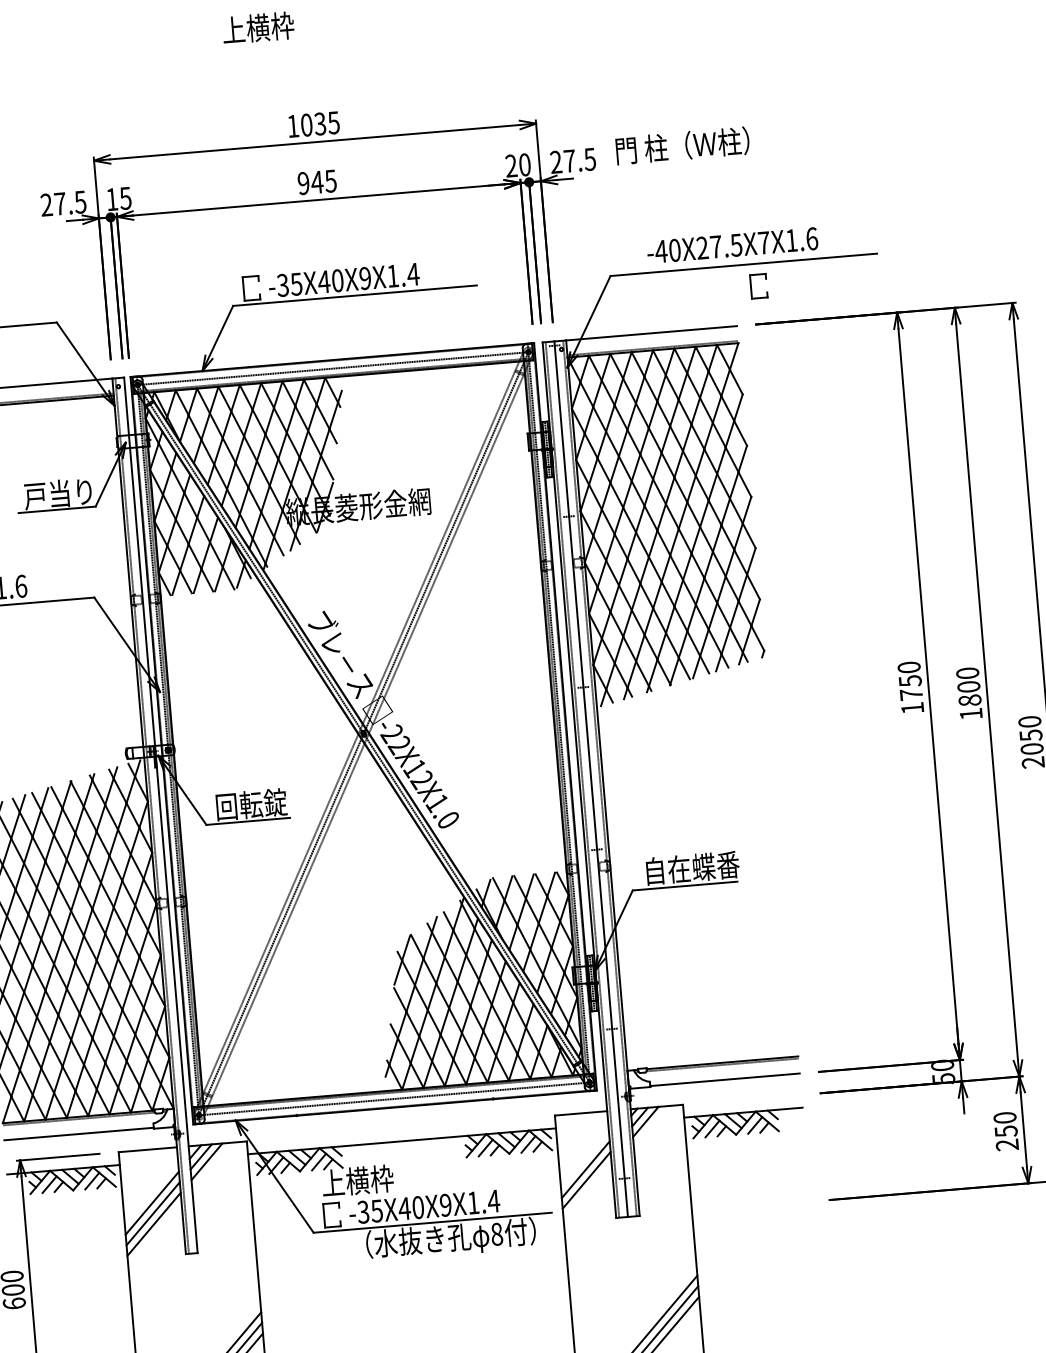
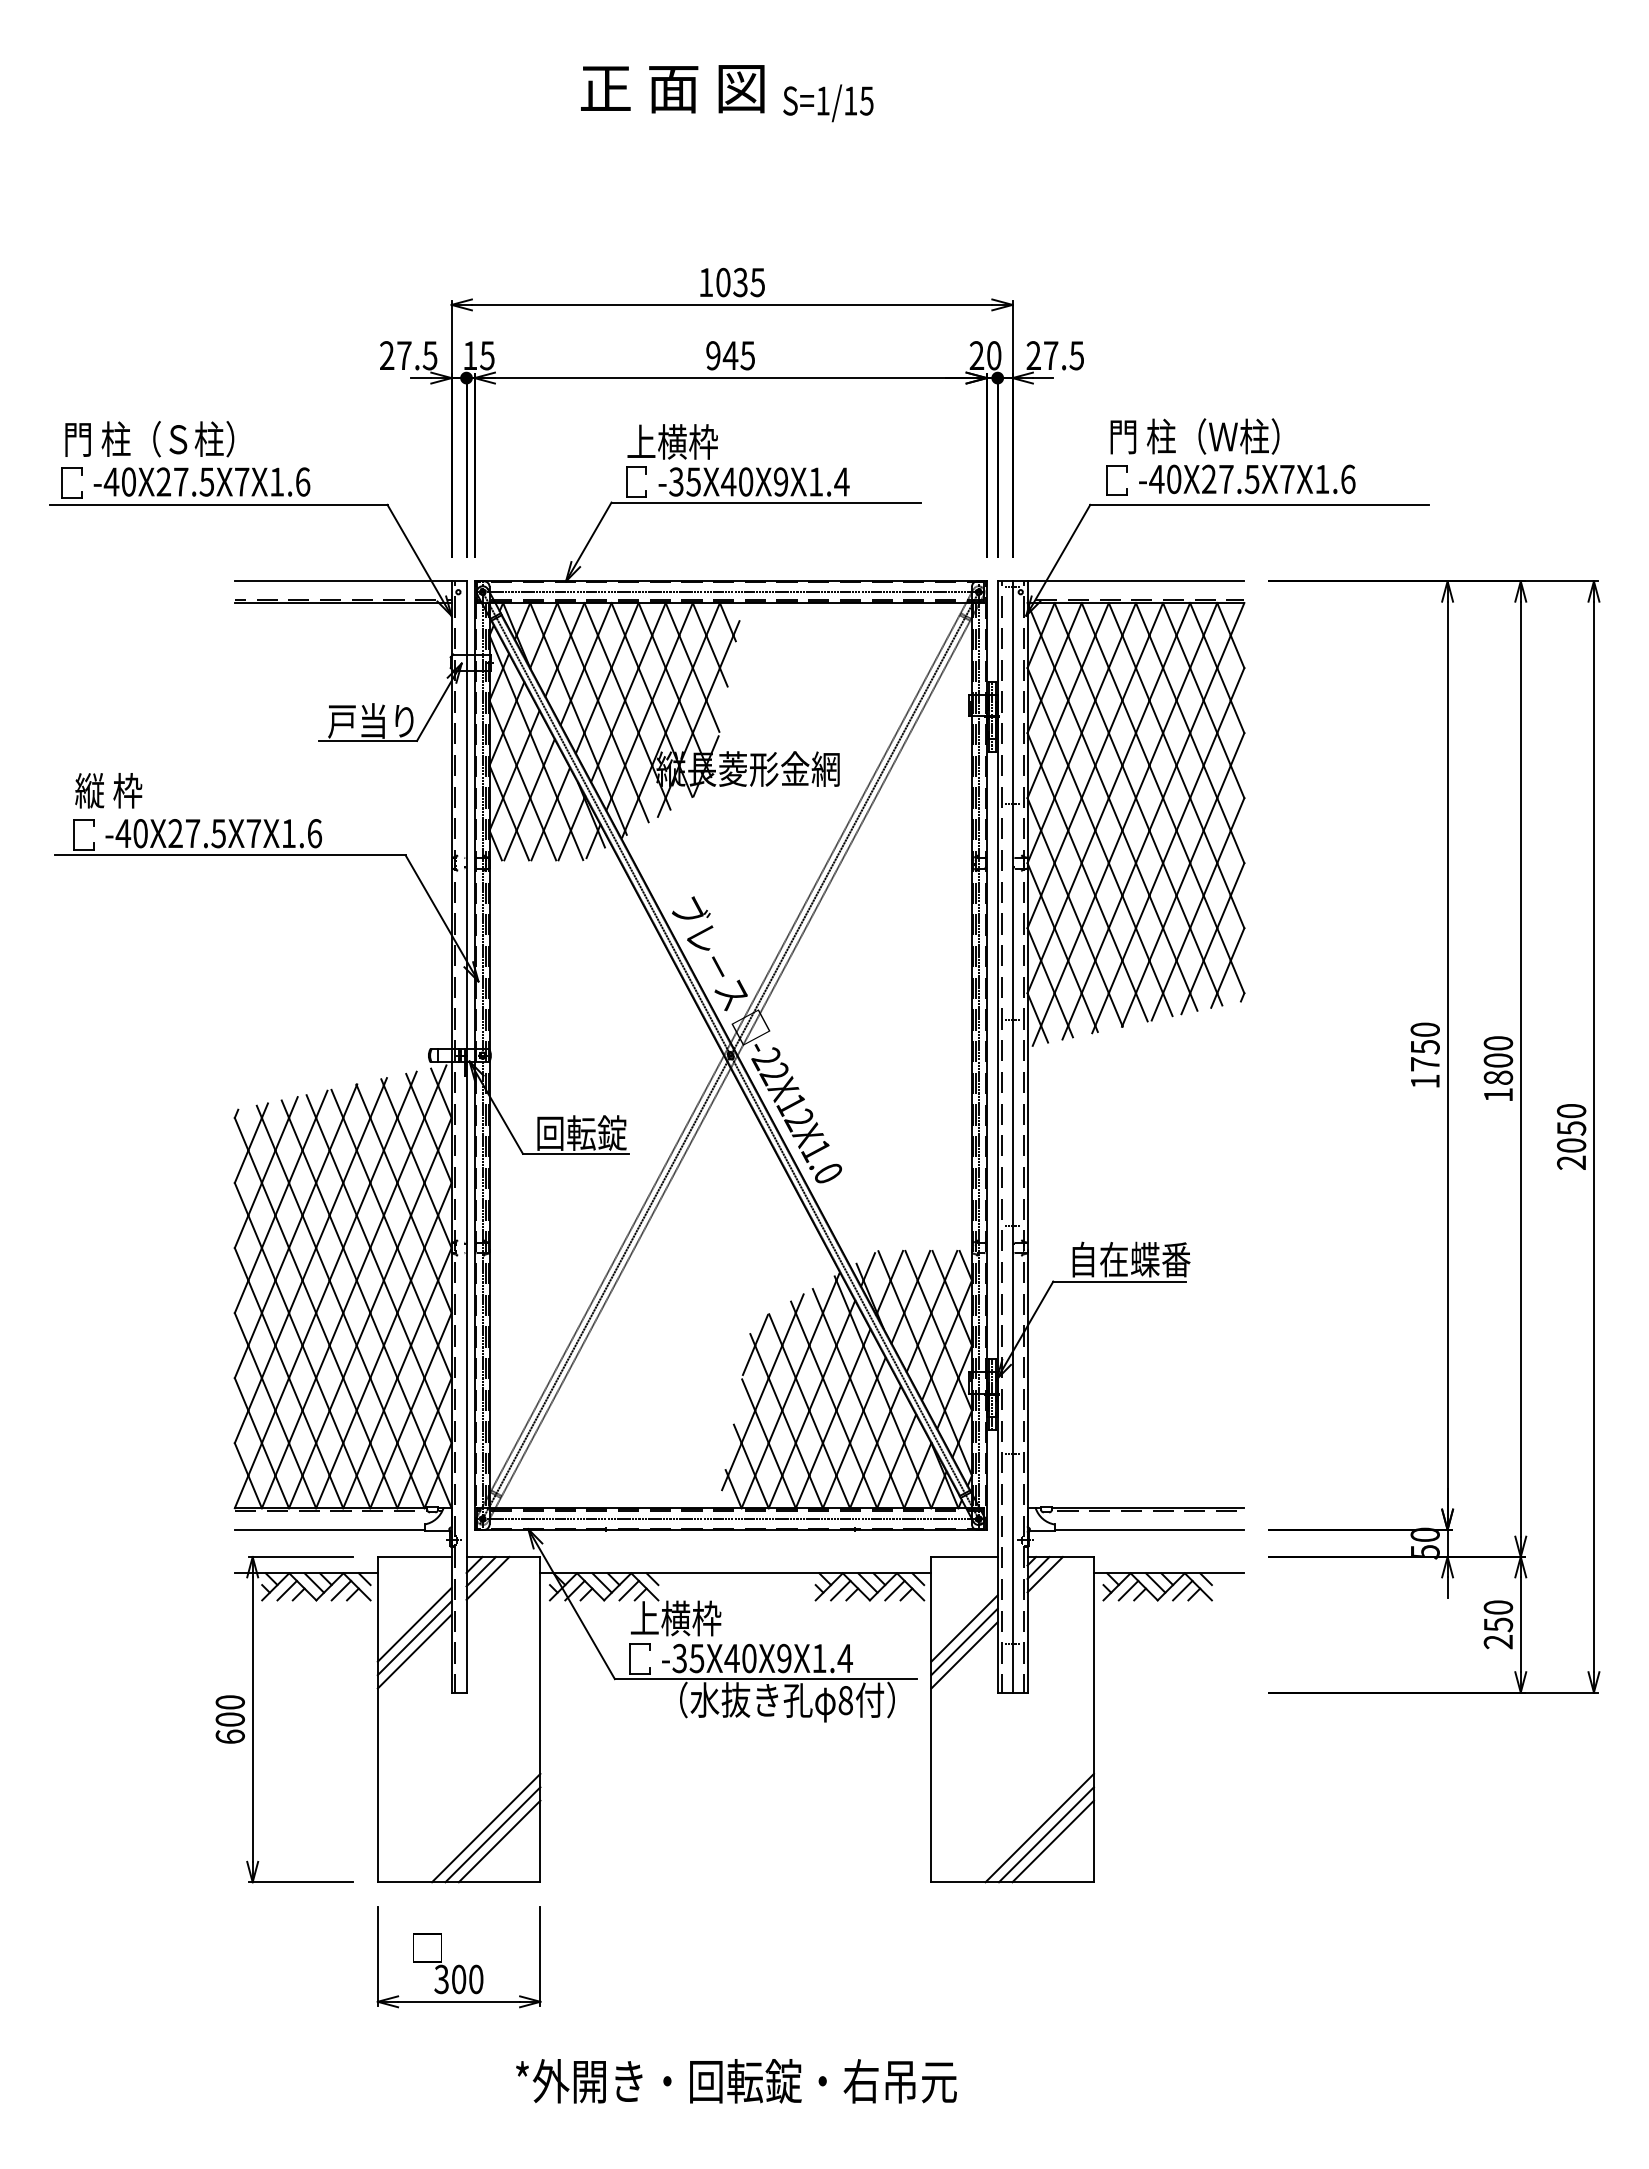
text: (258, 27) -> (672, 441), moved
text: (682, 145) -> (1194, 436), moved
part: (751, 286) -> (1107, 480), moved
line: (587, 1190) -> (964, 1655), added

